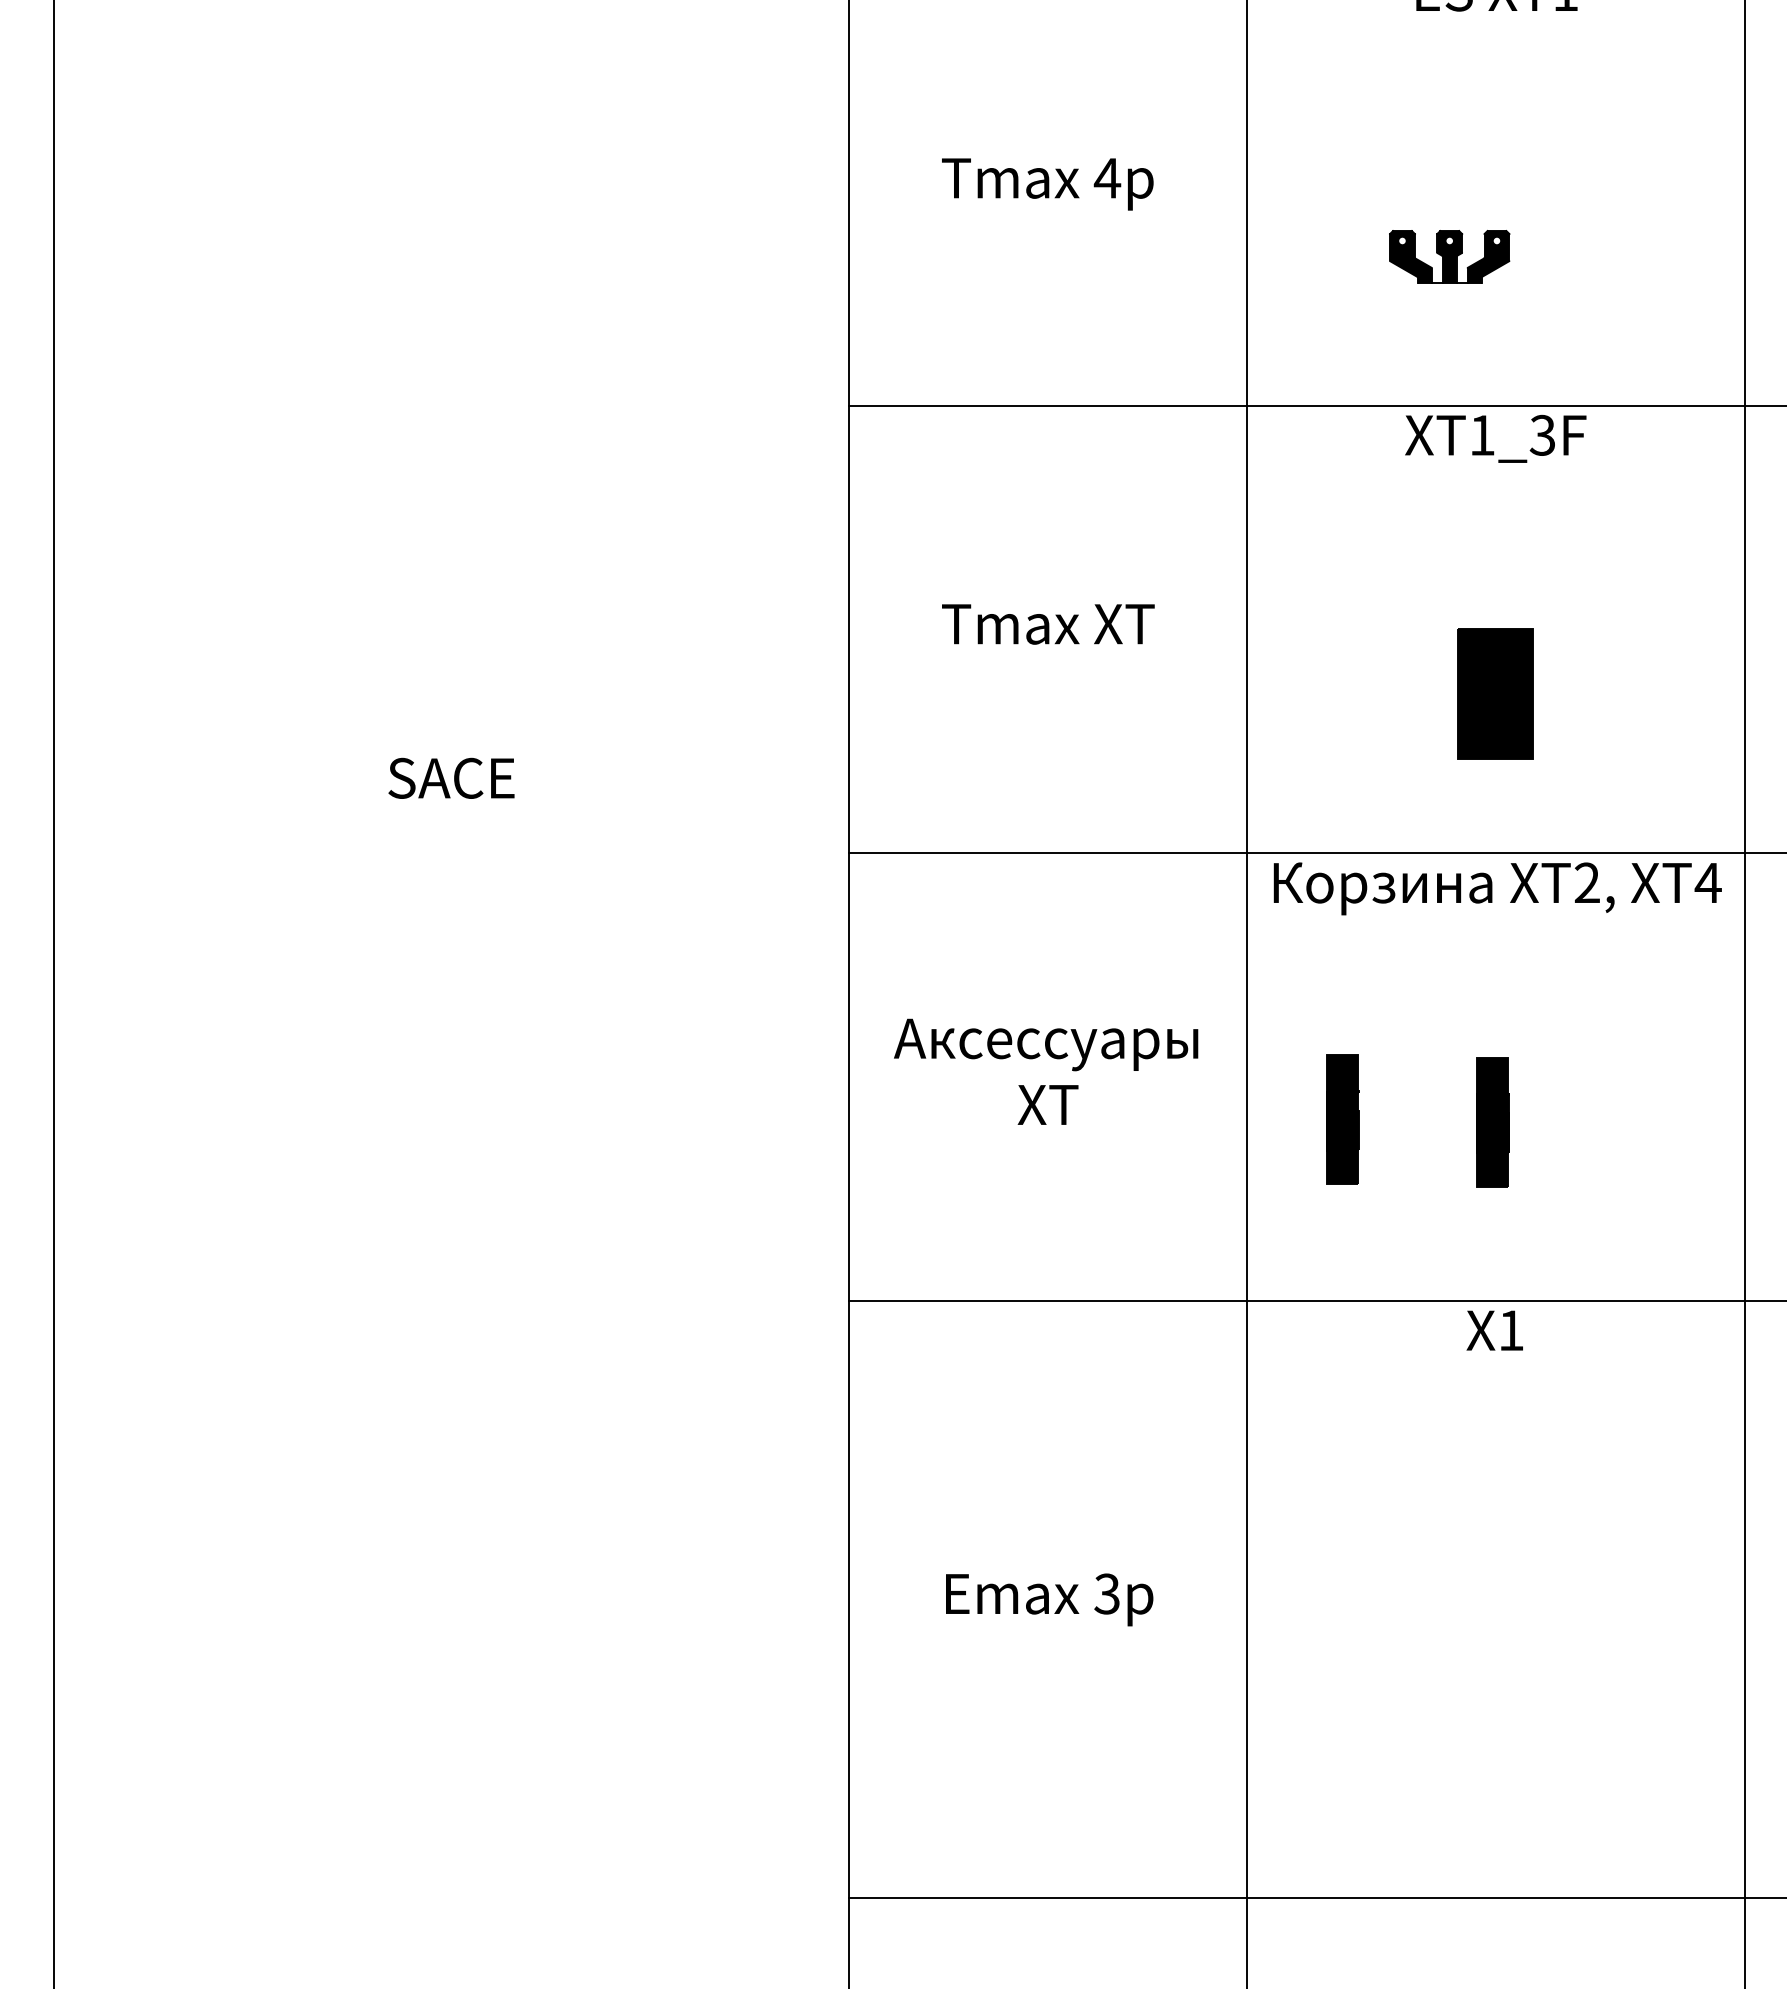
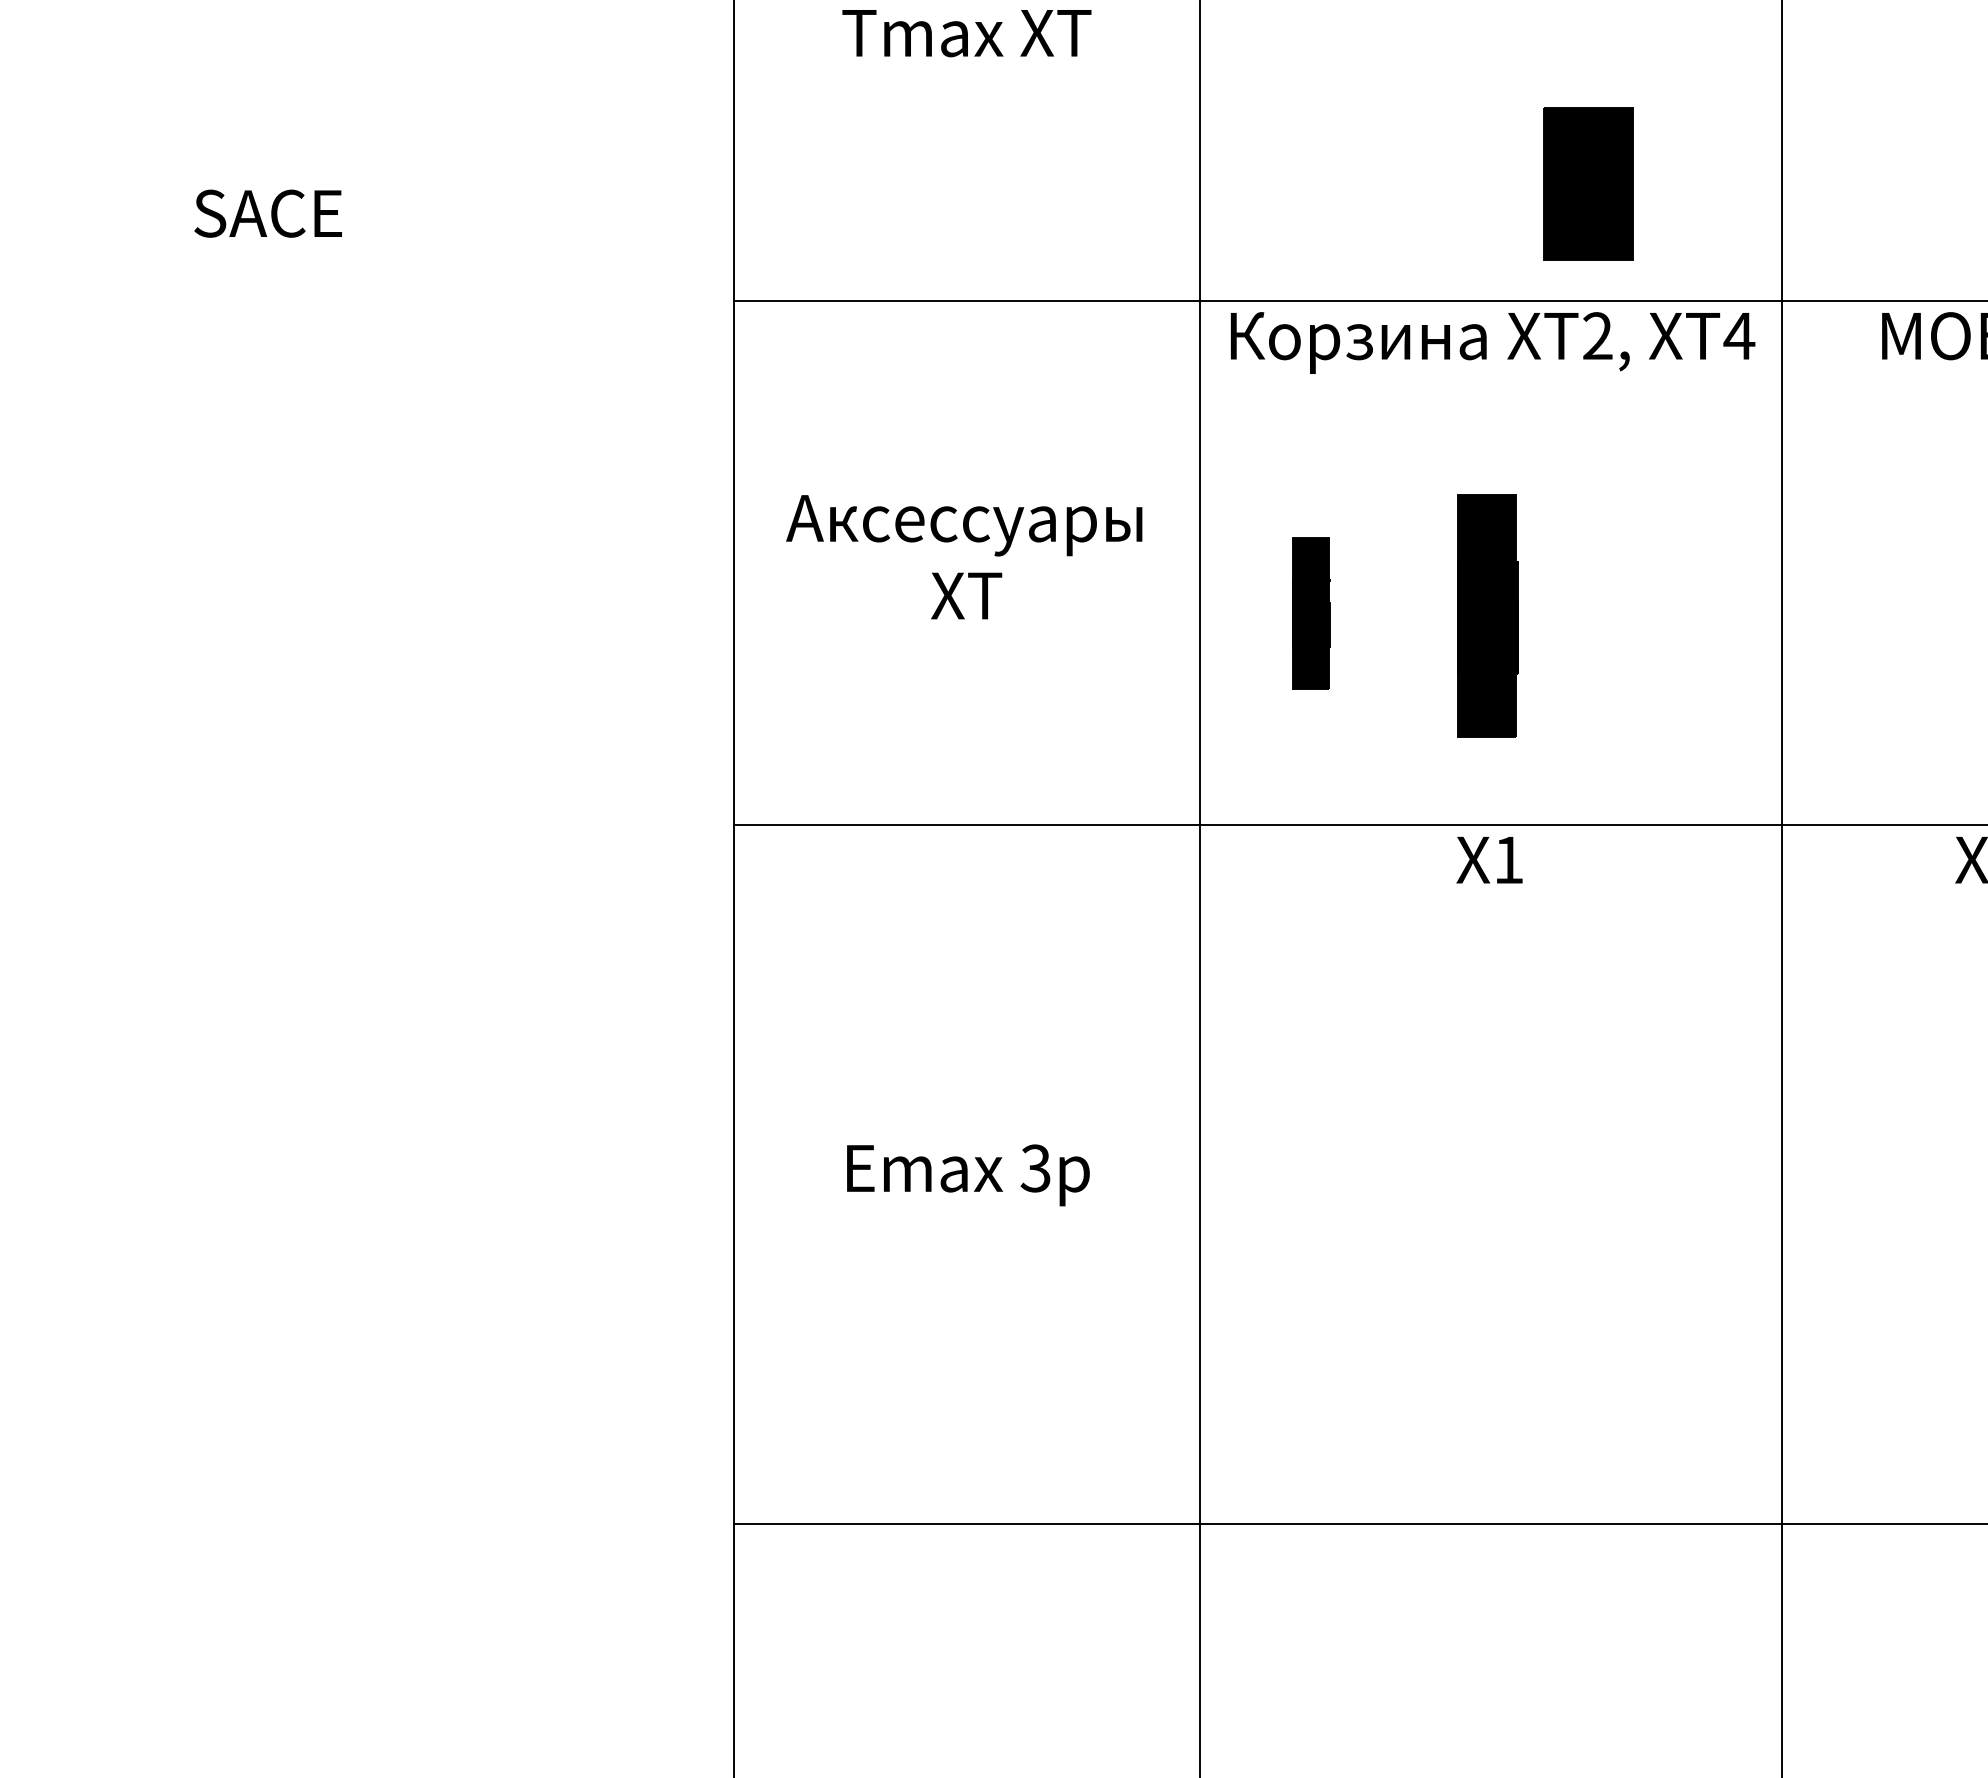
part: (1495, 693) -> (1588, 183), moved
part: (1492, 1122) -> (1486, 616), size x1.6

